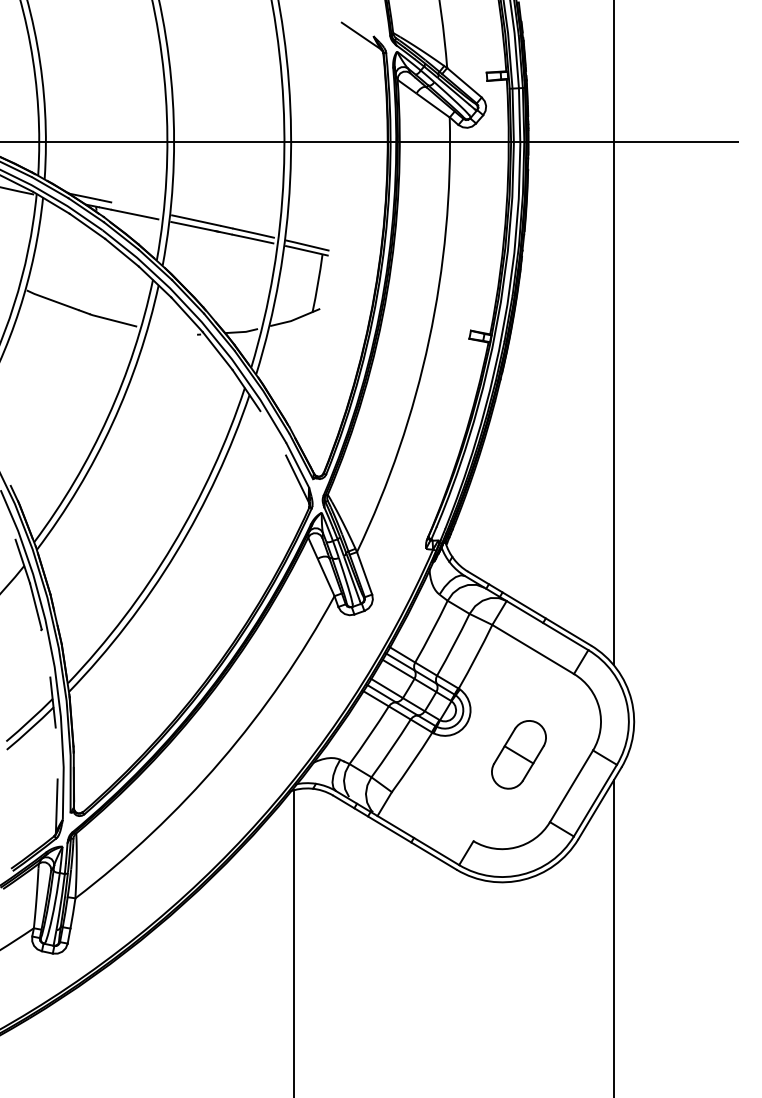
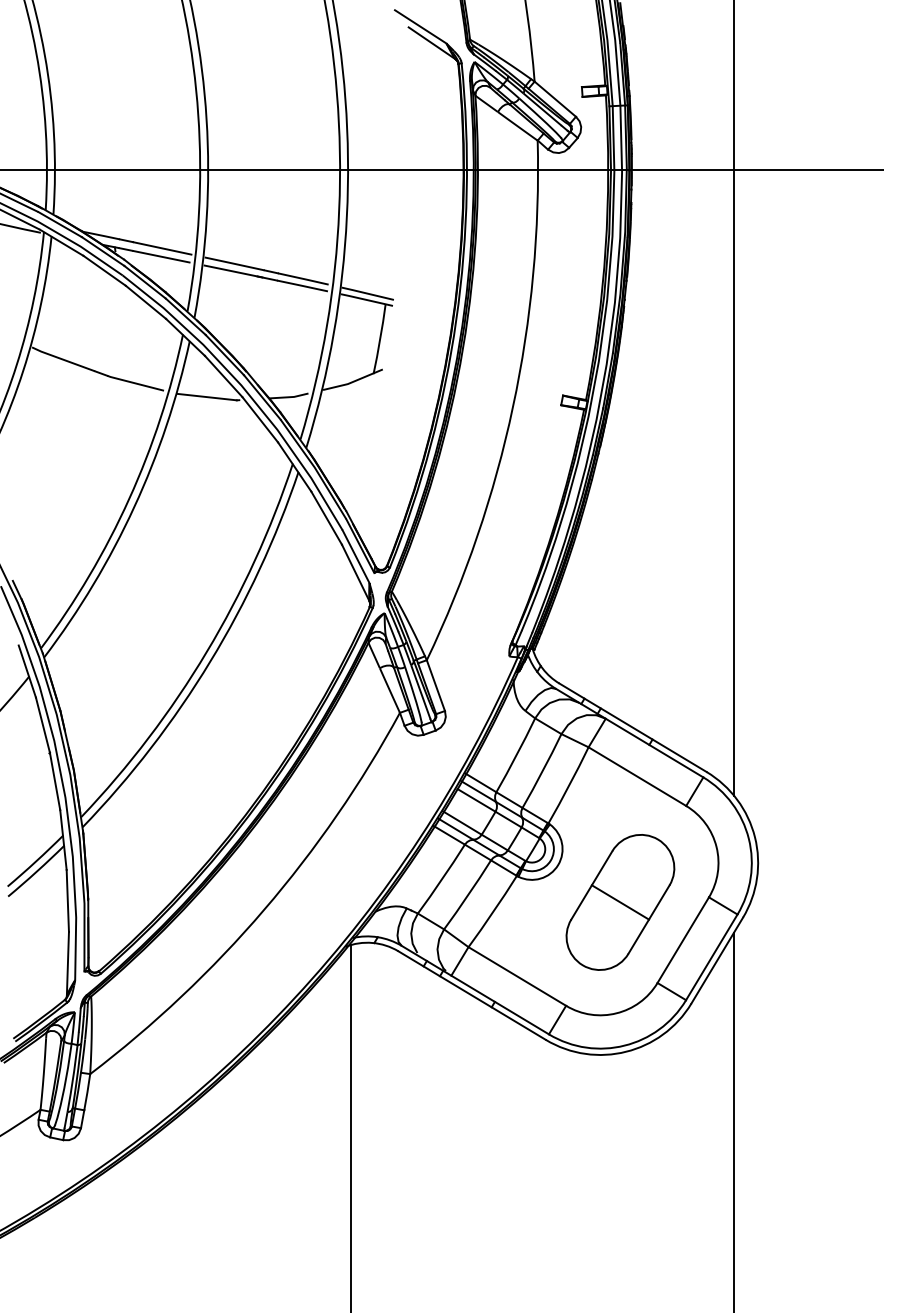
line: (351, 22) -> (420, 27), added
line: (135, 207) -> (162, 248), added
line: (173, 331) -> (207, 396), added
line: (273, 433) -> (326, 518), added
line: (45, 653) -> (54, 781), added
line: (56, 753) -> (67, 900), added
part: (518, 754) -> (619, 902), size x1.67
line: (432, 816) -> (517, 976), added

